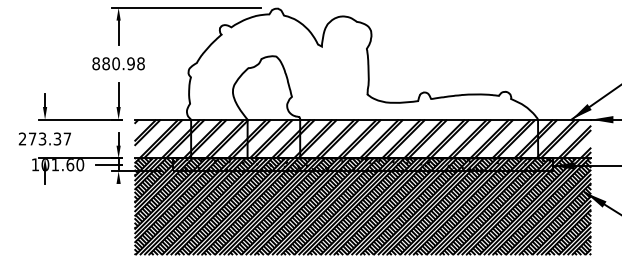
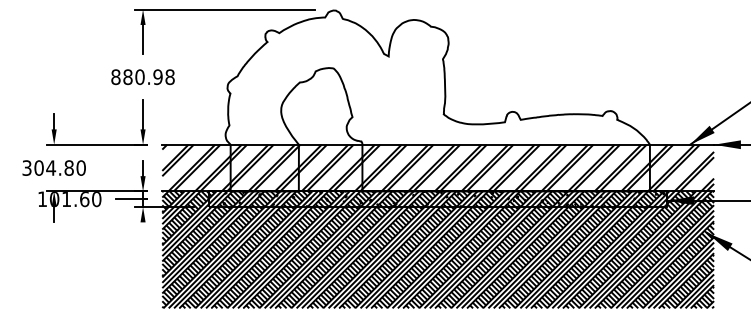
text: (44, 138) -> (53, 167), 273.37 -> 304.80

